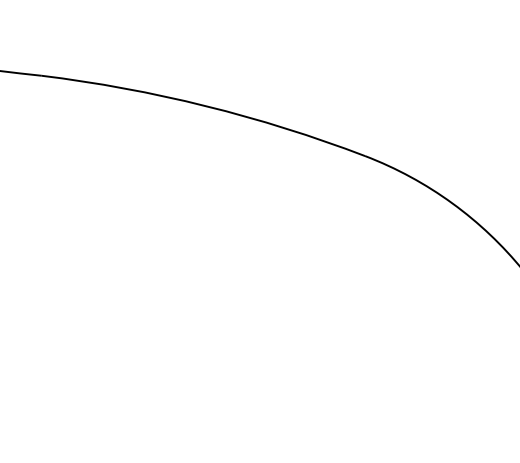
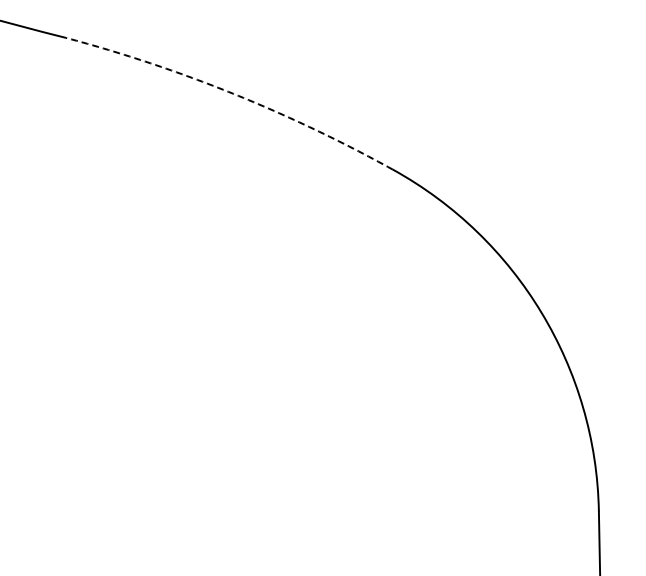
arc: (205, 105) -> (233, 93), solid -> dashed

